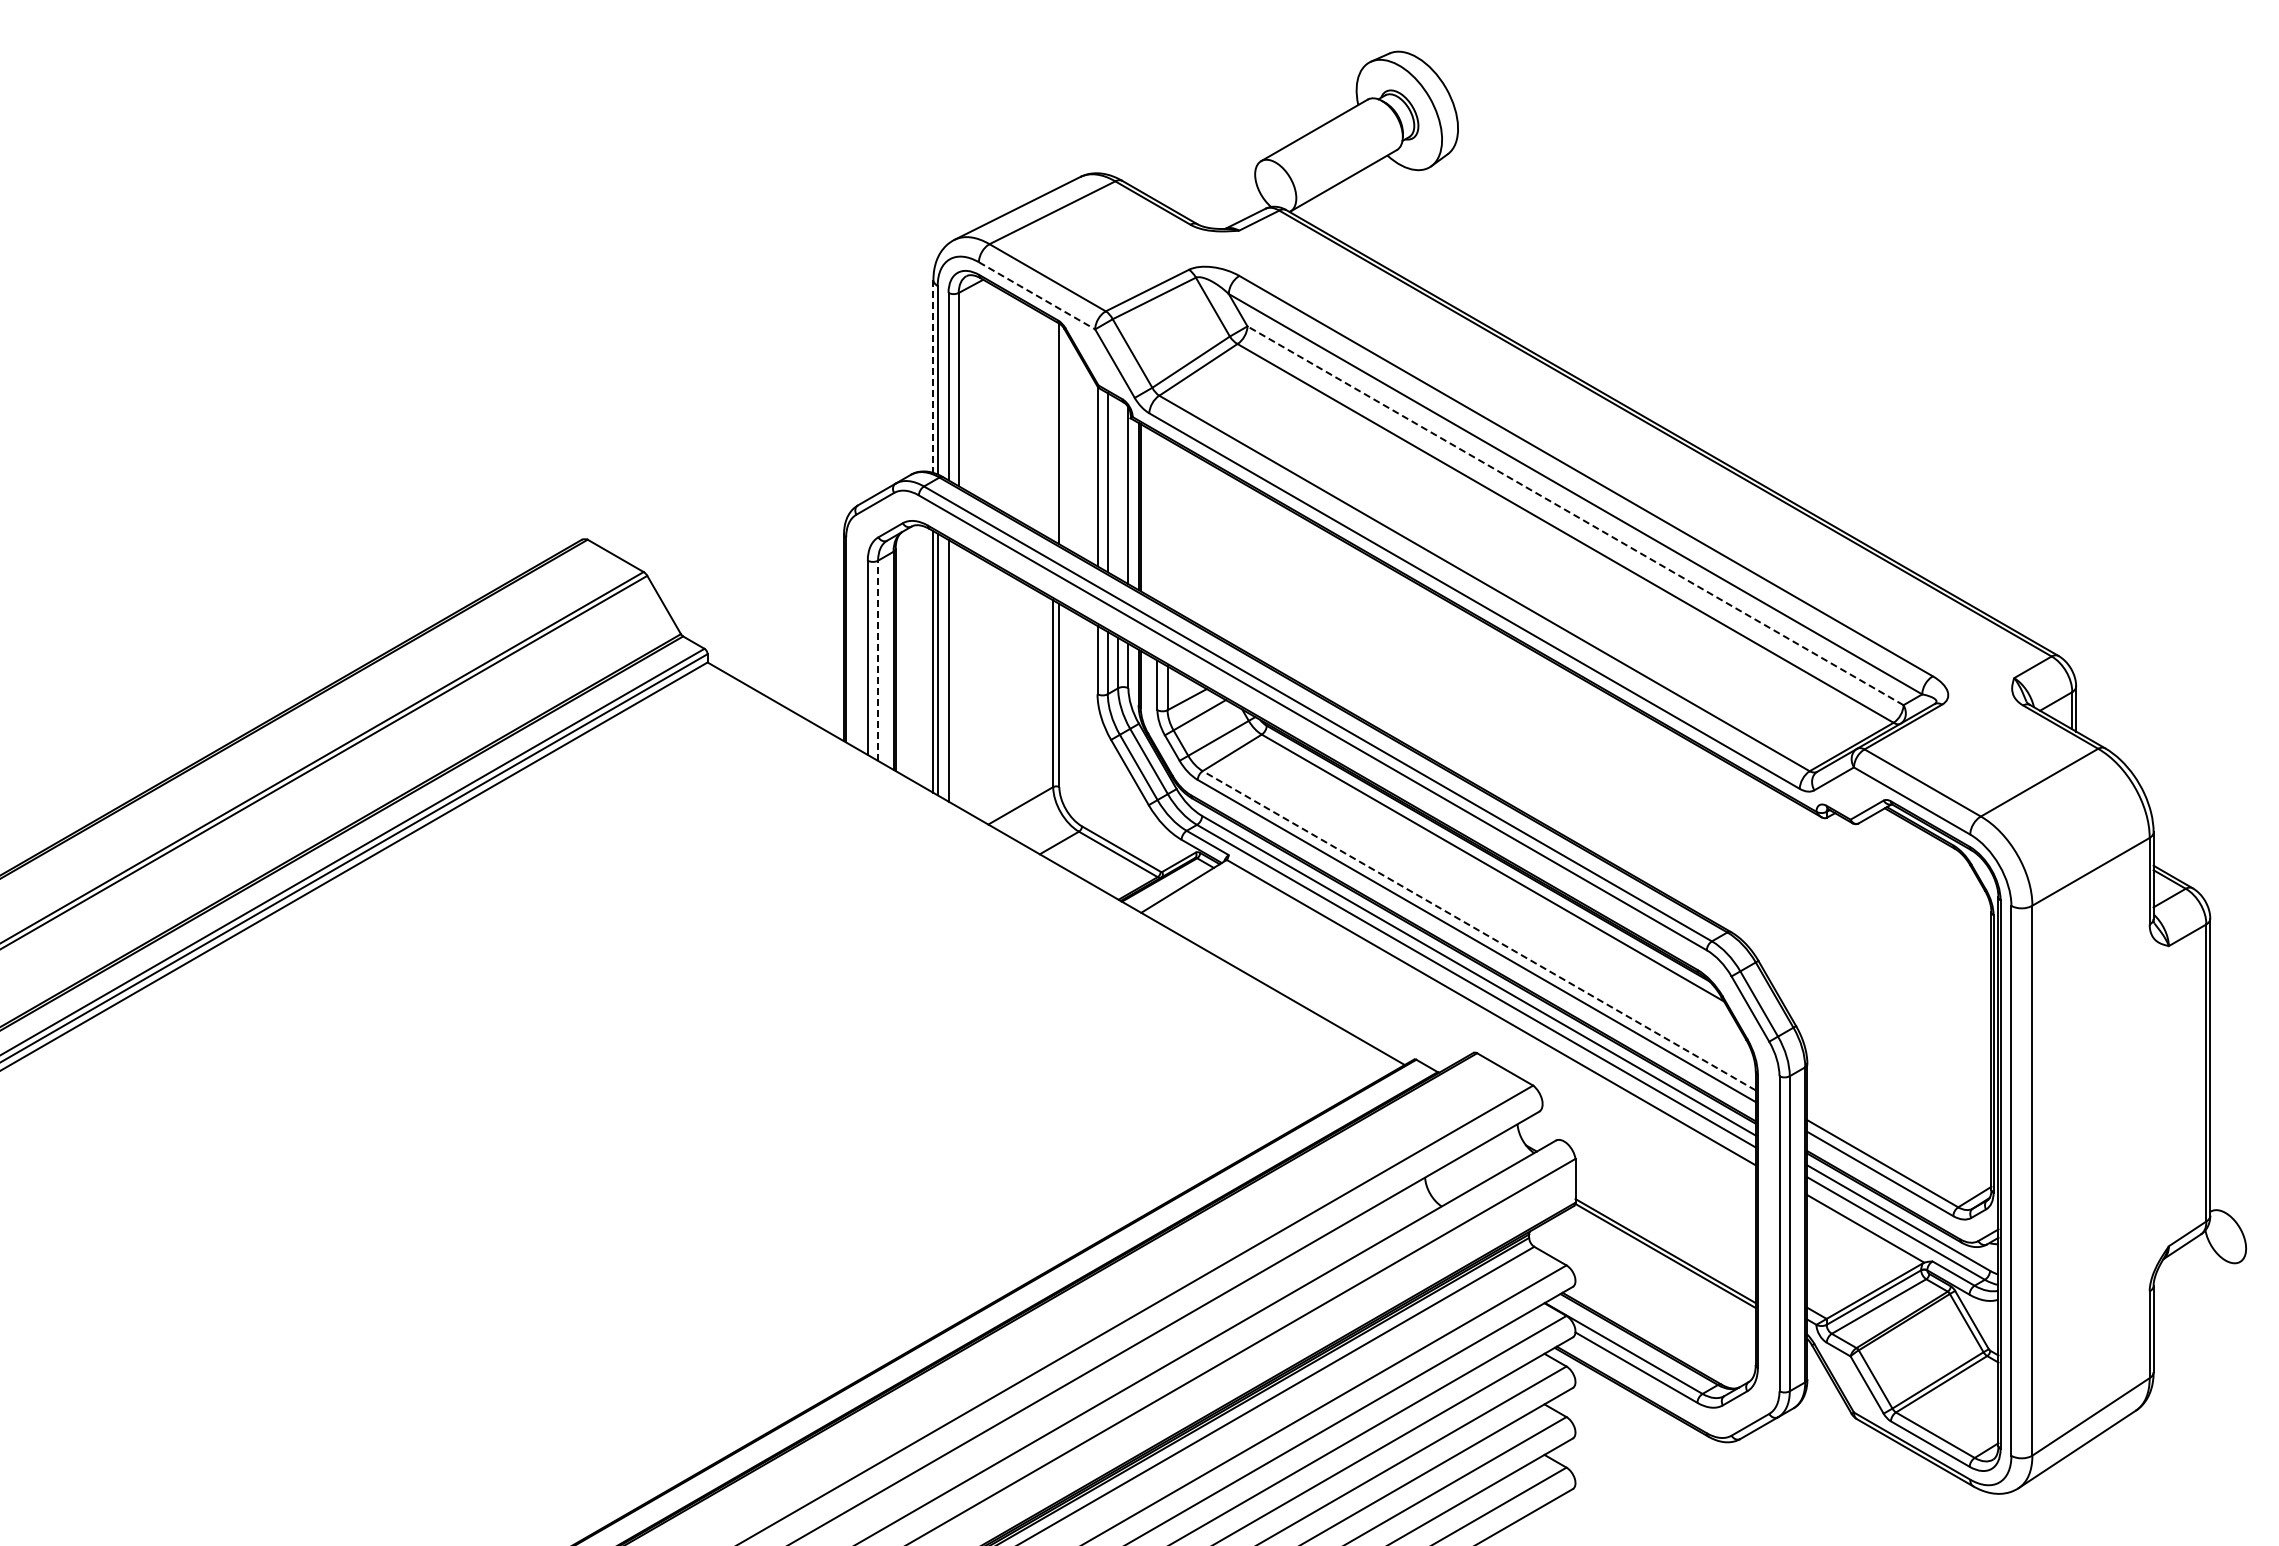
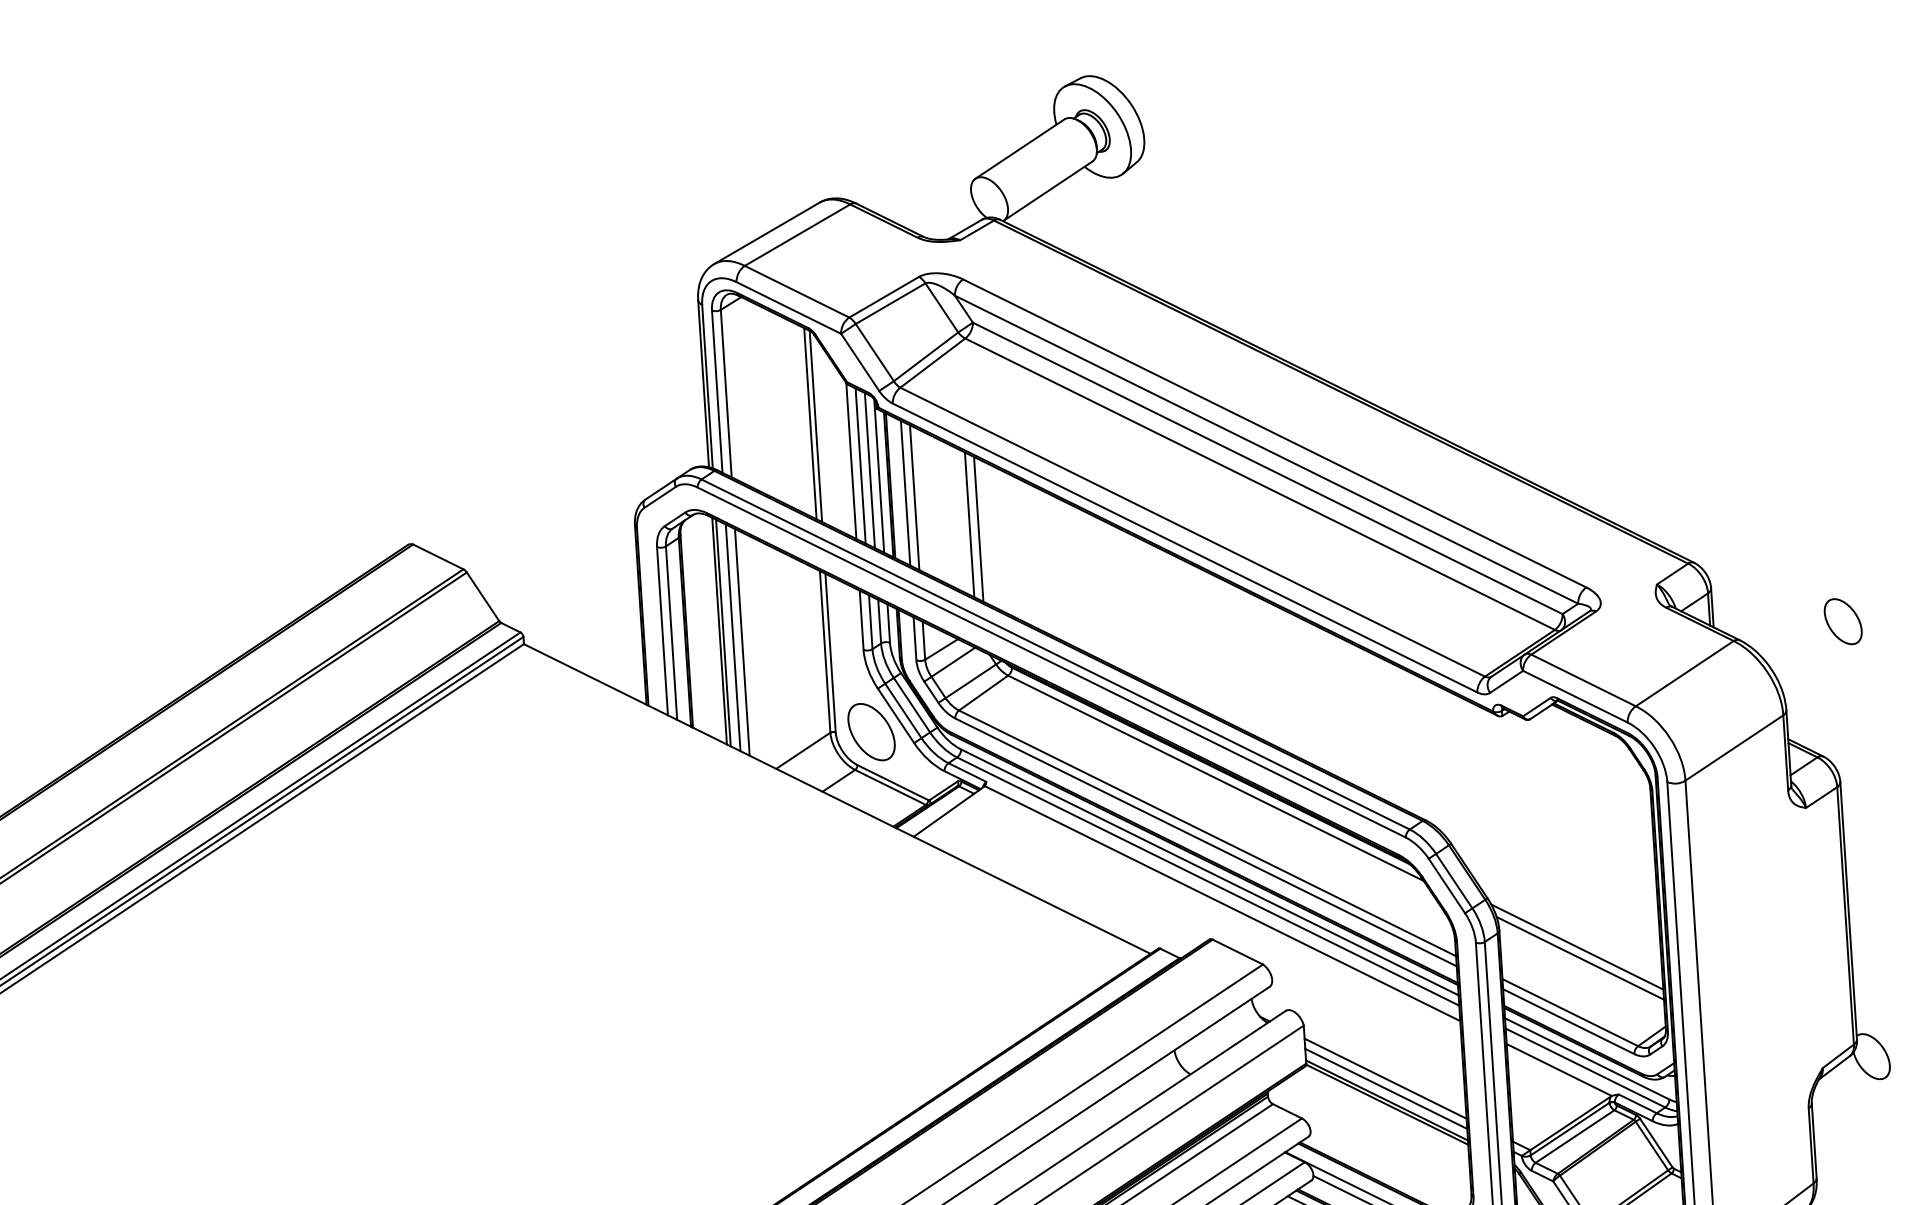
line: (1037, 296) -> (789, 308), dashed -> solid
line: (933, 377) -> (703, 384), dashed -> solid
line: (1053, 430) -> (810, 423), added
line: (1118, 488) -> (870, 470), added
line: (1575, 515) -> (1267, 468), dashed -> solid
line: (1157, 516) -> (905, 492), added
line: (1167, 522) -> (914, 497), added
line: (1228, 558) -> (969, 524), added
line: (1238, 563) -> (978, 528), added
line: (878, 660) -> (671, 632), dashed -> solid
line: (958, 676) -> (742, 642), added
part: (2225, 734) -> (1843, 621), added
part: (1100, 789) -> (871, 732), added
line: (1478, 930) -> (1206, 833), dashed -> solid
line: (1895, 1088) -> (1577, 946), added
line: (1898, 1101) -> (1580, 957), added
line: (1665, 1225) -> (1385, 1078), added
line: (1665, 1237) -> (1386, 1088), added

